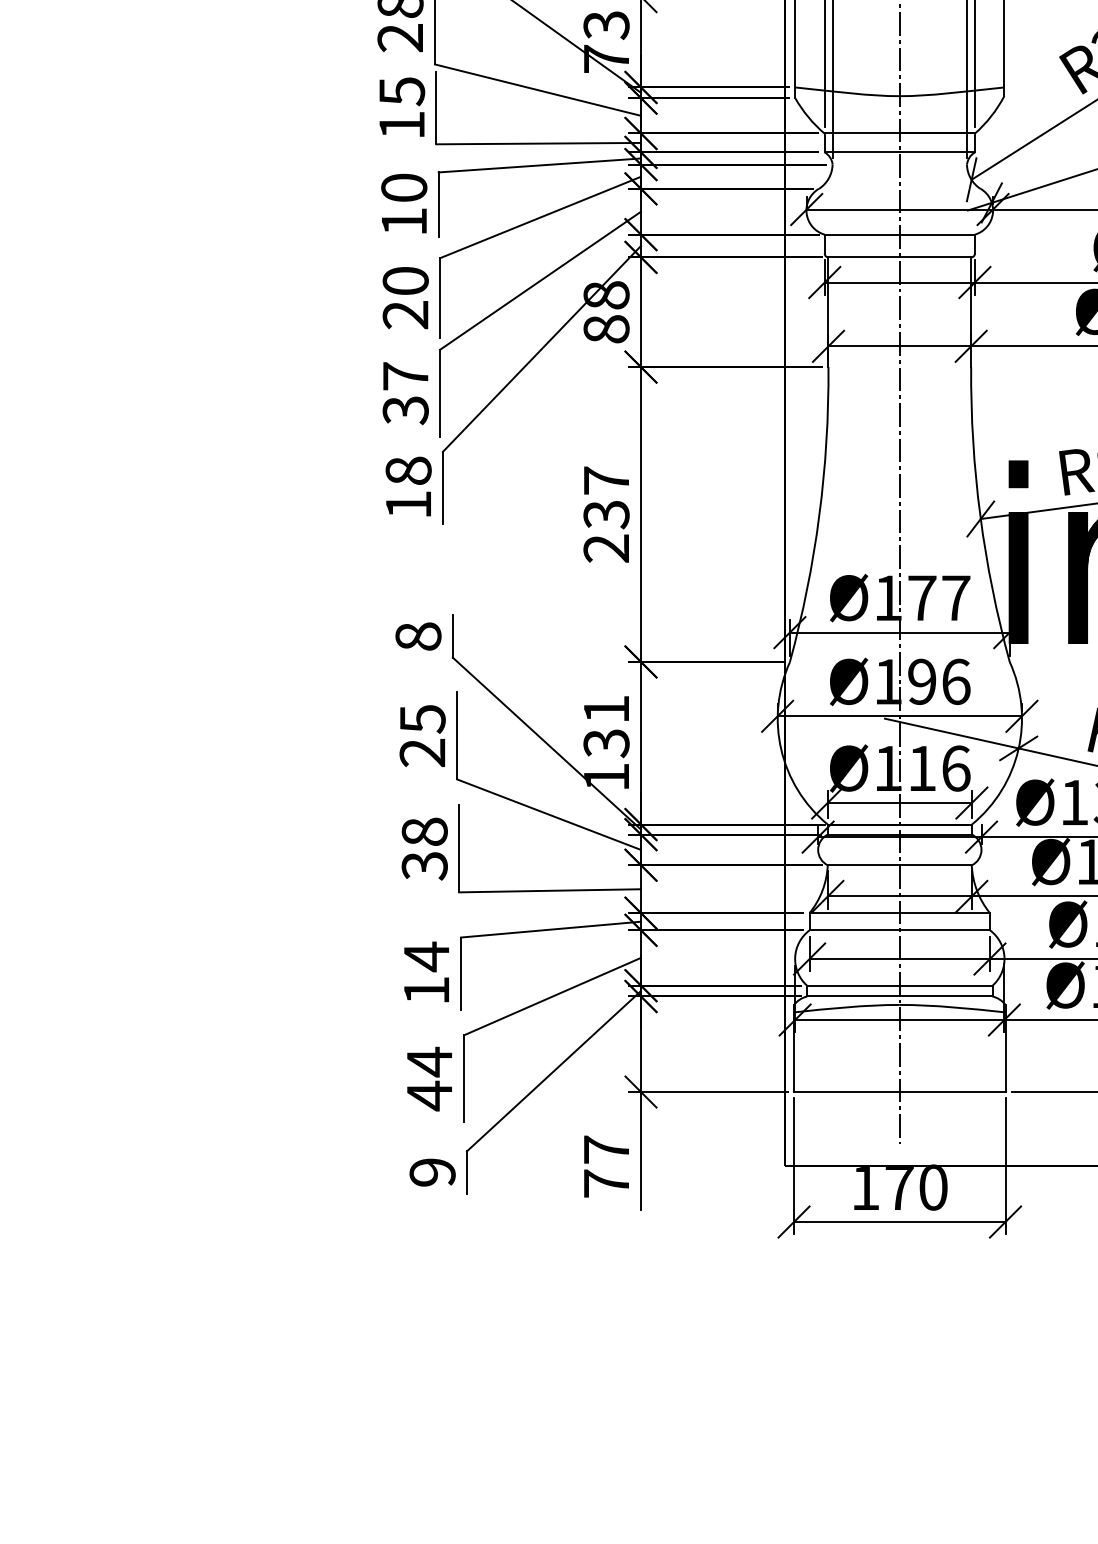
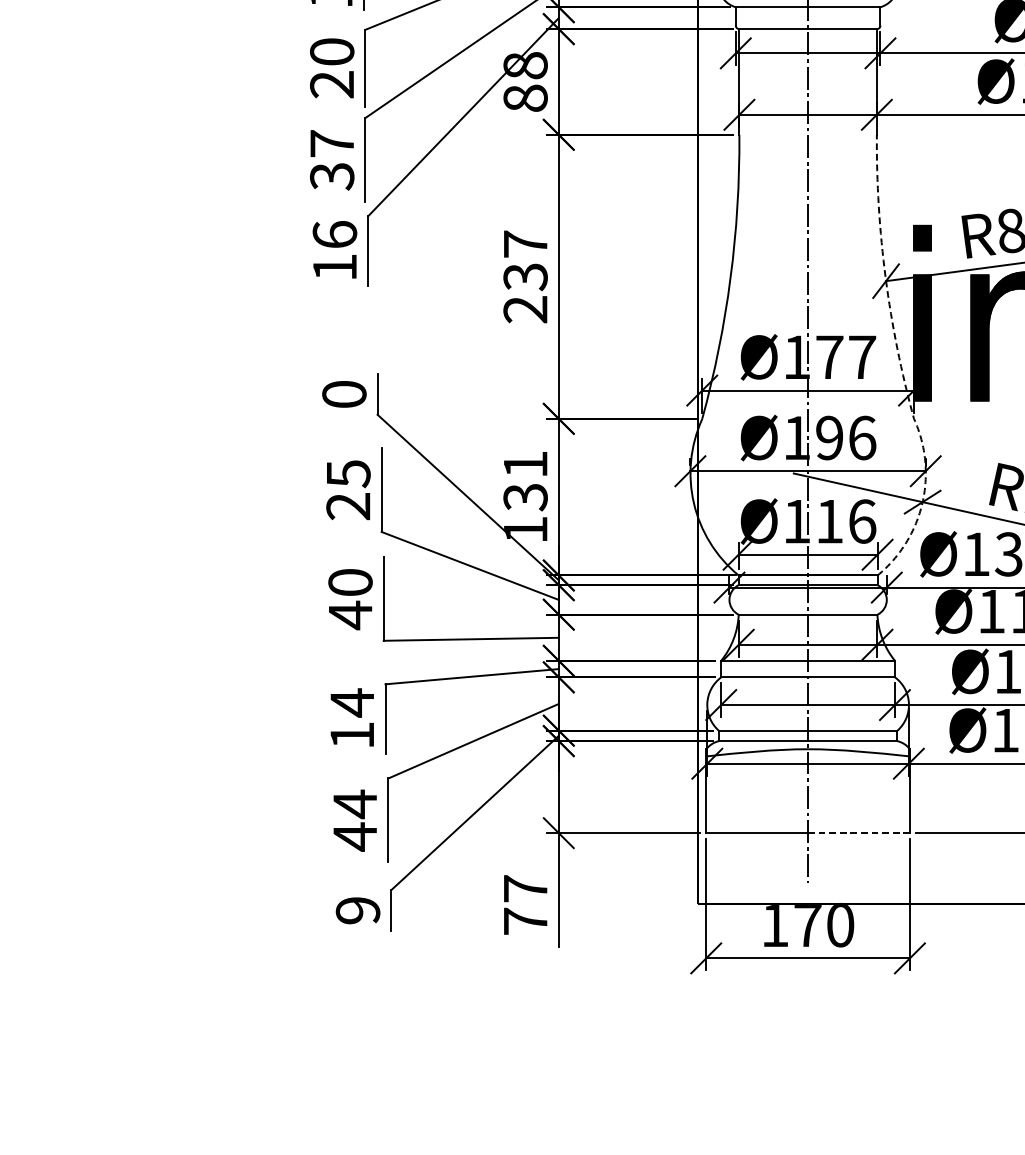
text: (408, 470) -> (334, 234), 18 -> 16
line: (997, 613) -> (902, 372), solid -> dashed
text: (418, 636) -> (344, 394), 8 -> 0
text: (424, 849) -> (350, 599), 38 -> 40
line: (952, 1092) -> (858, 833), solid -> dashed

